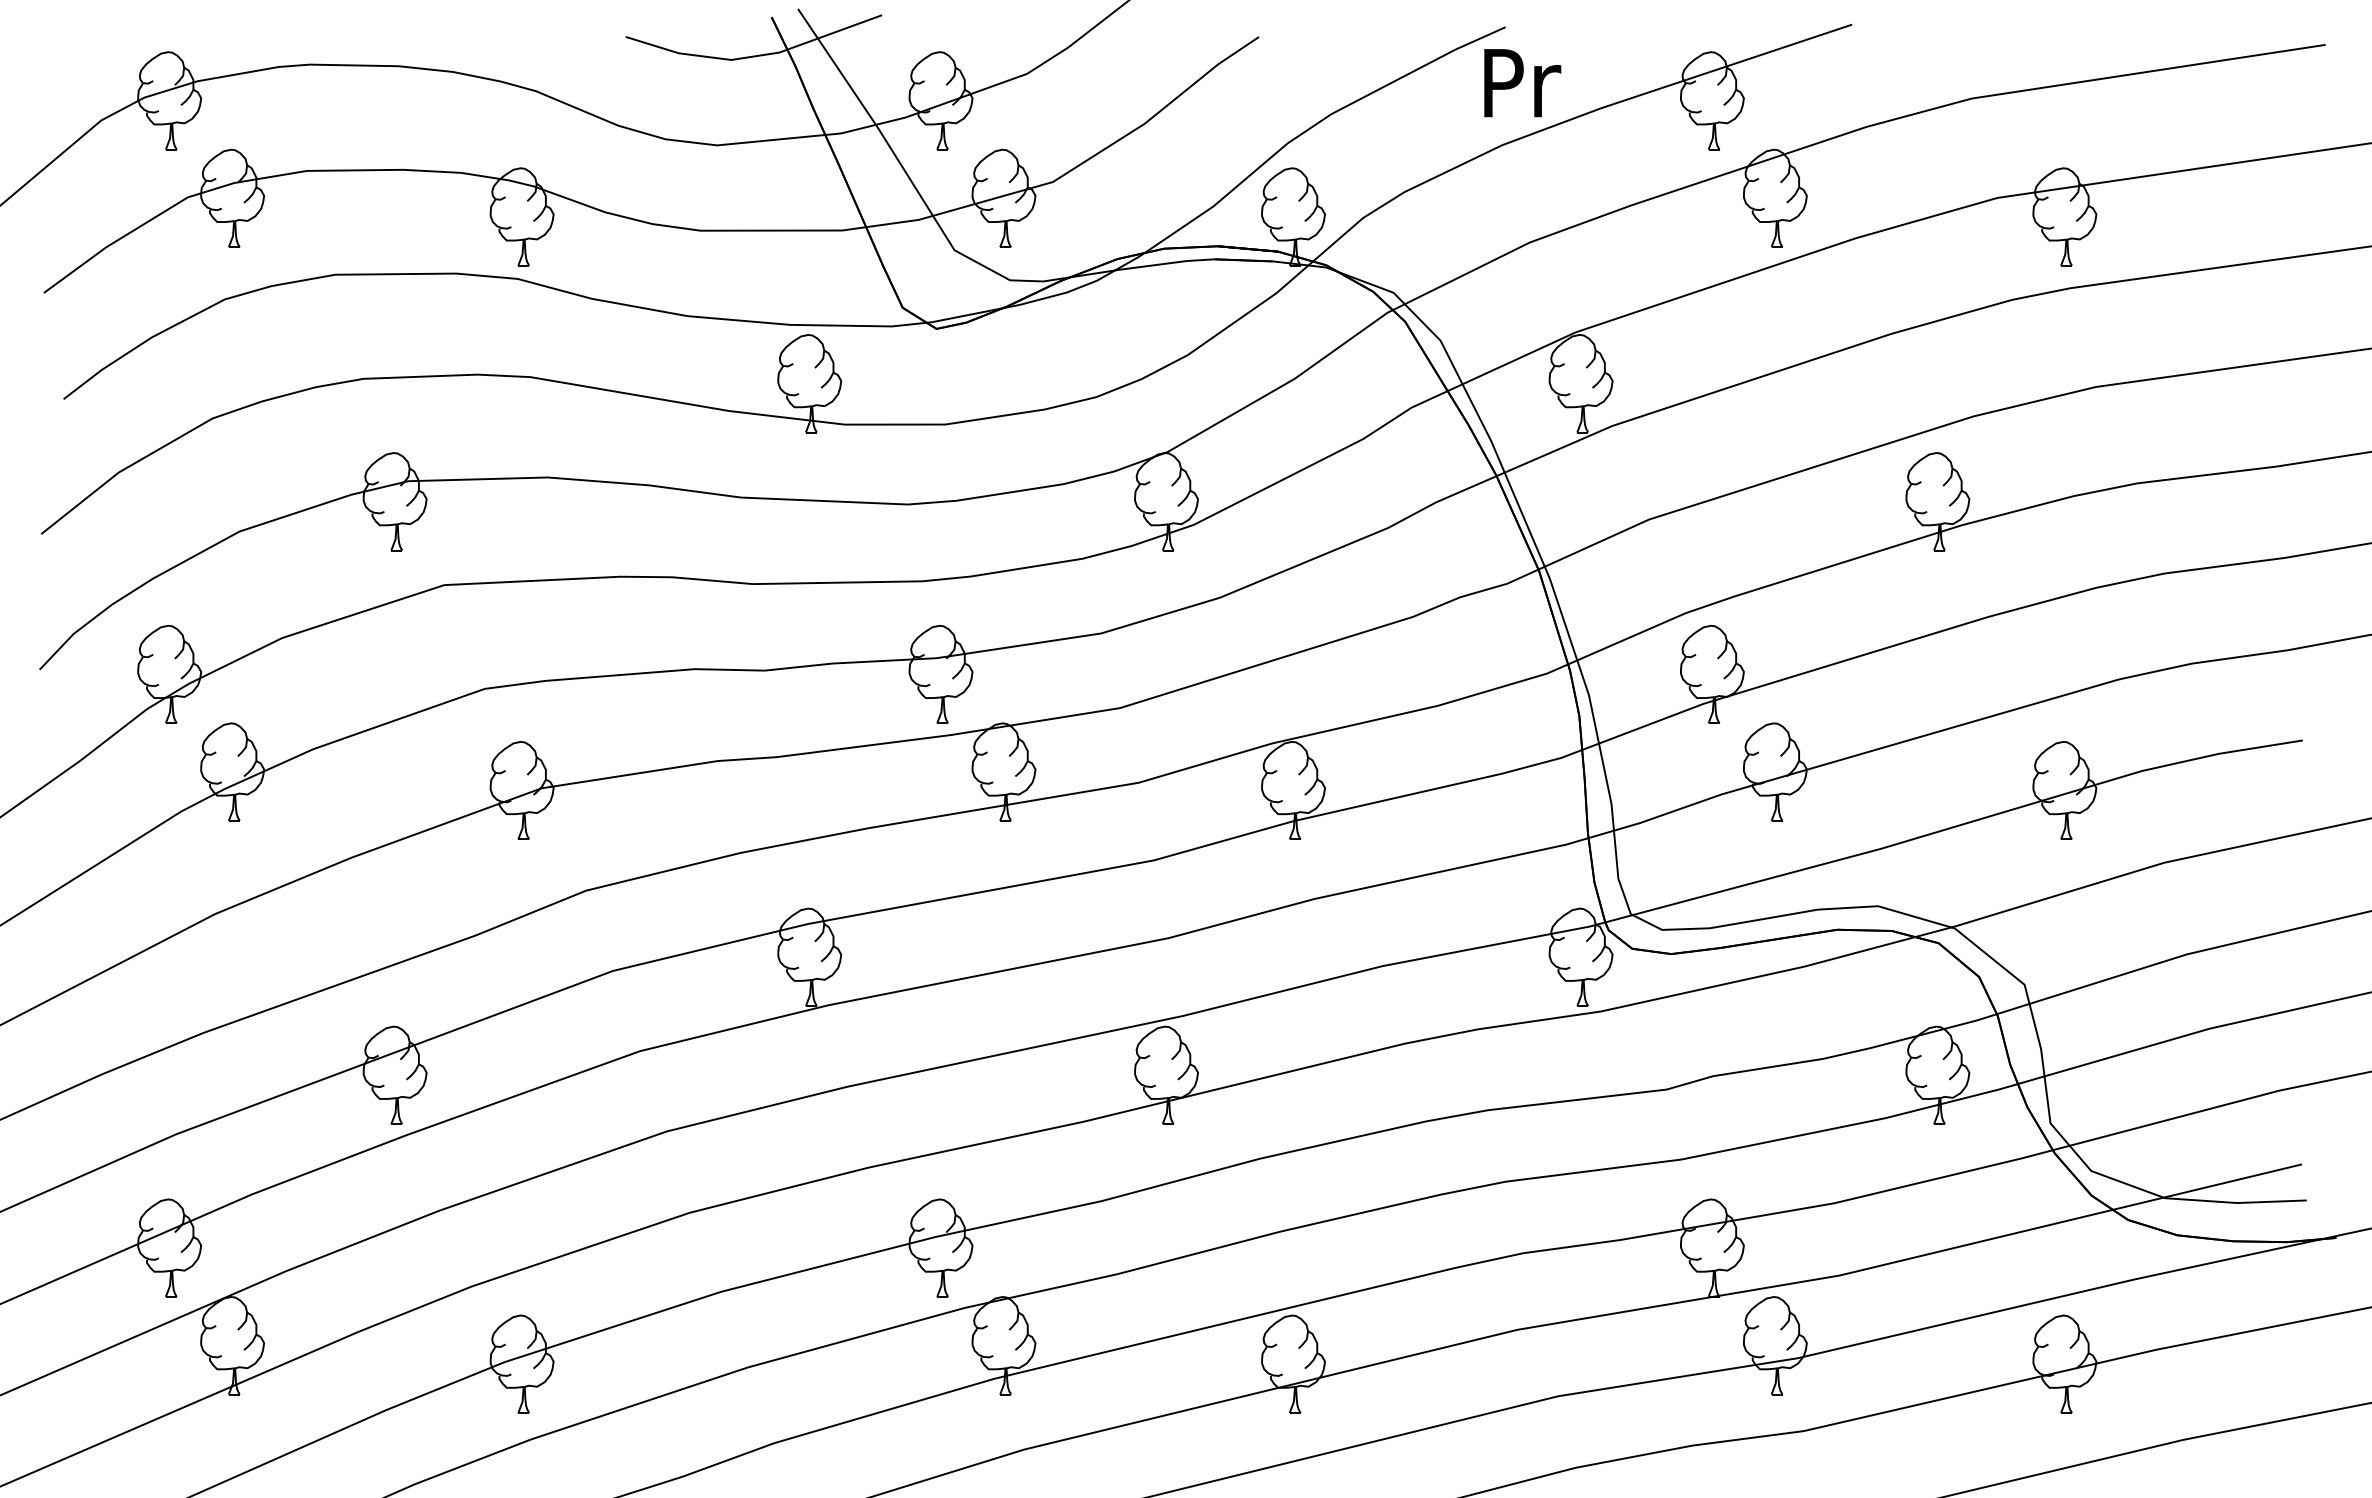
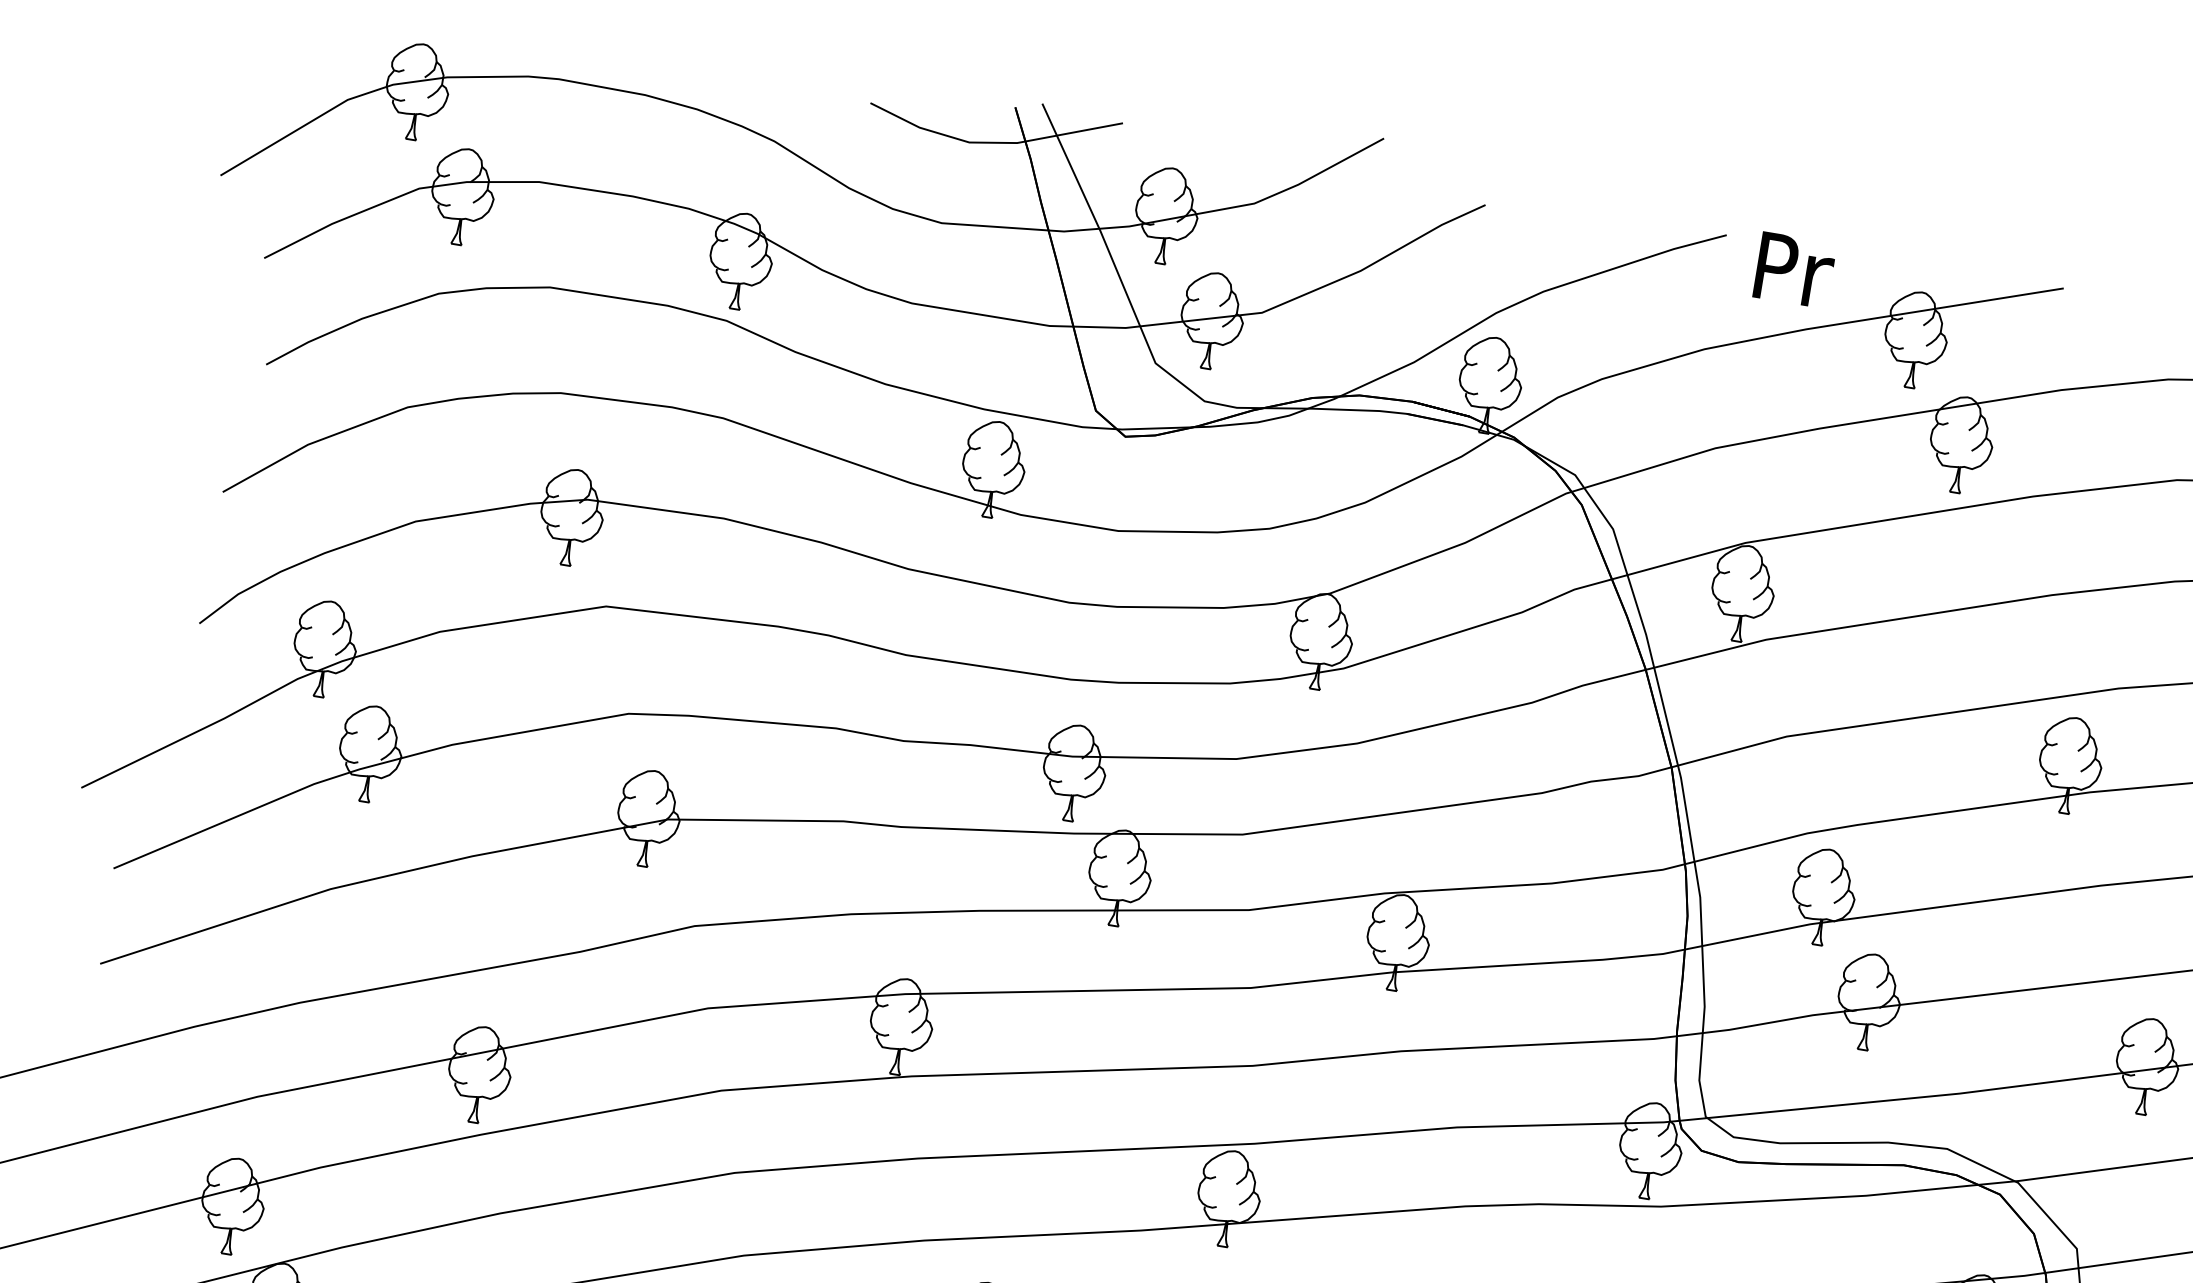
text: (1522, 83) -> (1794, 270), moved

